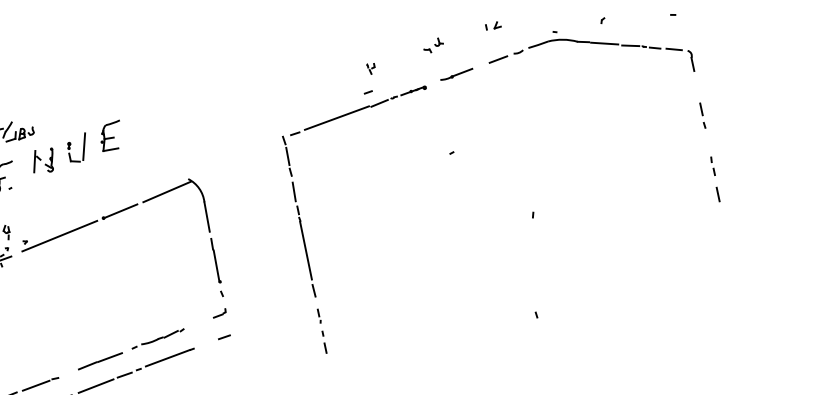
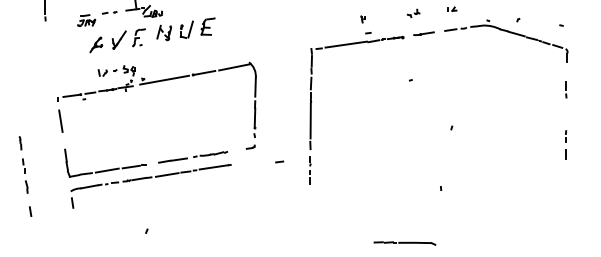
part: (370, 69) -> (362, 19), moved
part: (716, 178) -> (566, 144), moved
line: (224, 336) -> (279, 161), moved

